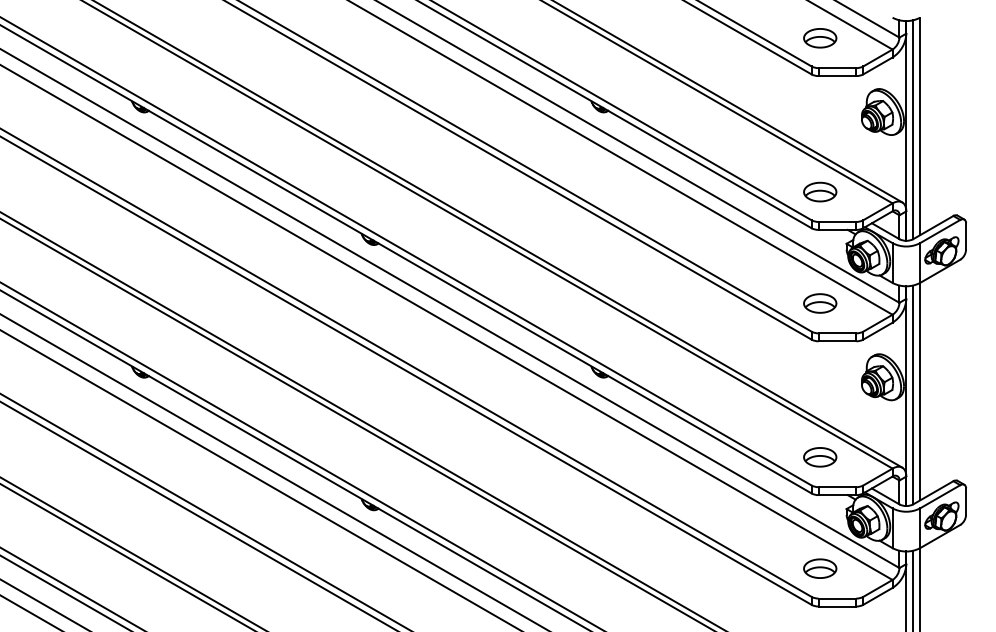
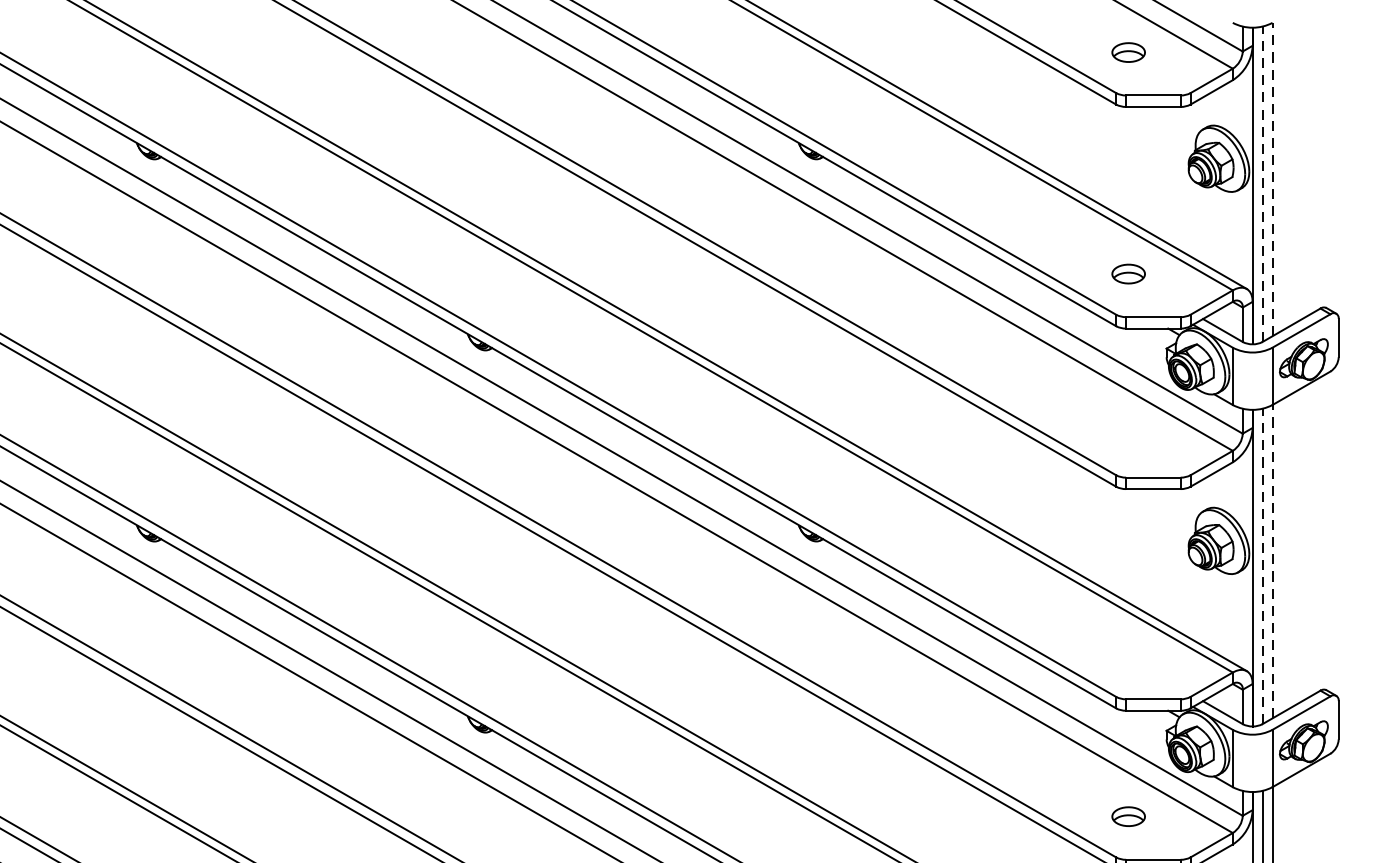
part: (820, 38) -> (1128, 52), size x0.7
line: (920, 126) -> (1273, 179), solid -> dashed
line: (913, 129) -> (1262, 183), solid -> dashed
part: (820, 191) -> (1128, 273), size x0.7
part: (820, 303) -> (1128, 434), removed
line: (920, 391) -> (1273, 561), solid -> dashed
line: (913, 394) -> (1262, 565), solid -> dashed
part: (820, 457) -> (1128, 656), removed
part: (820, 568) -> (1128, 816), size x0.7

